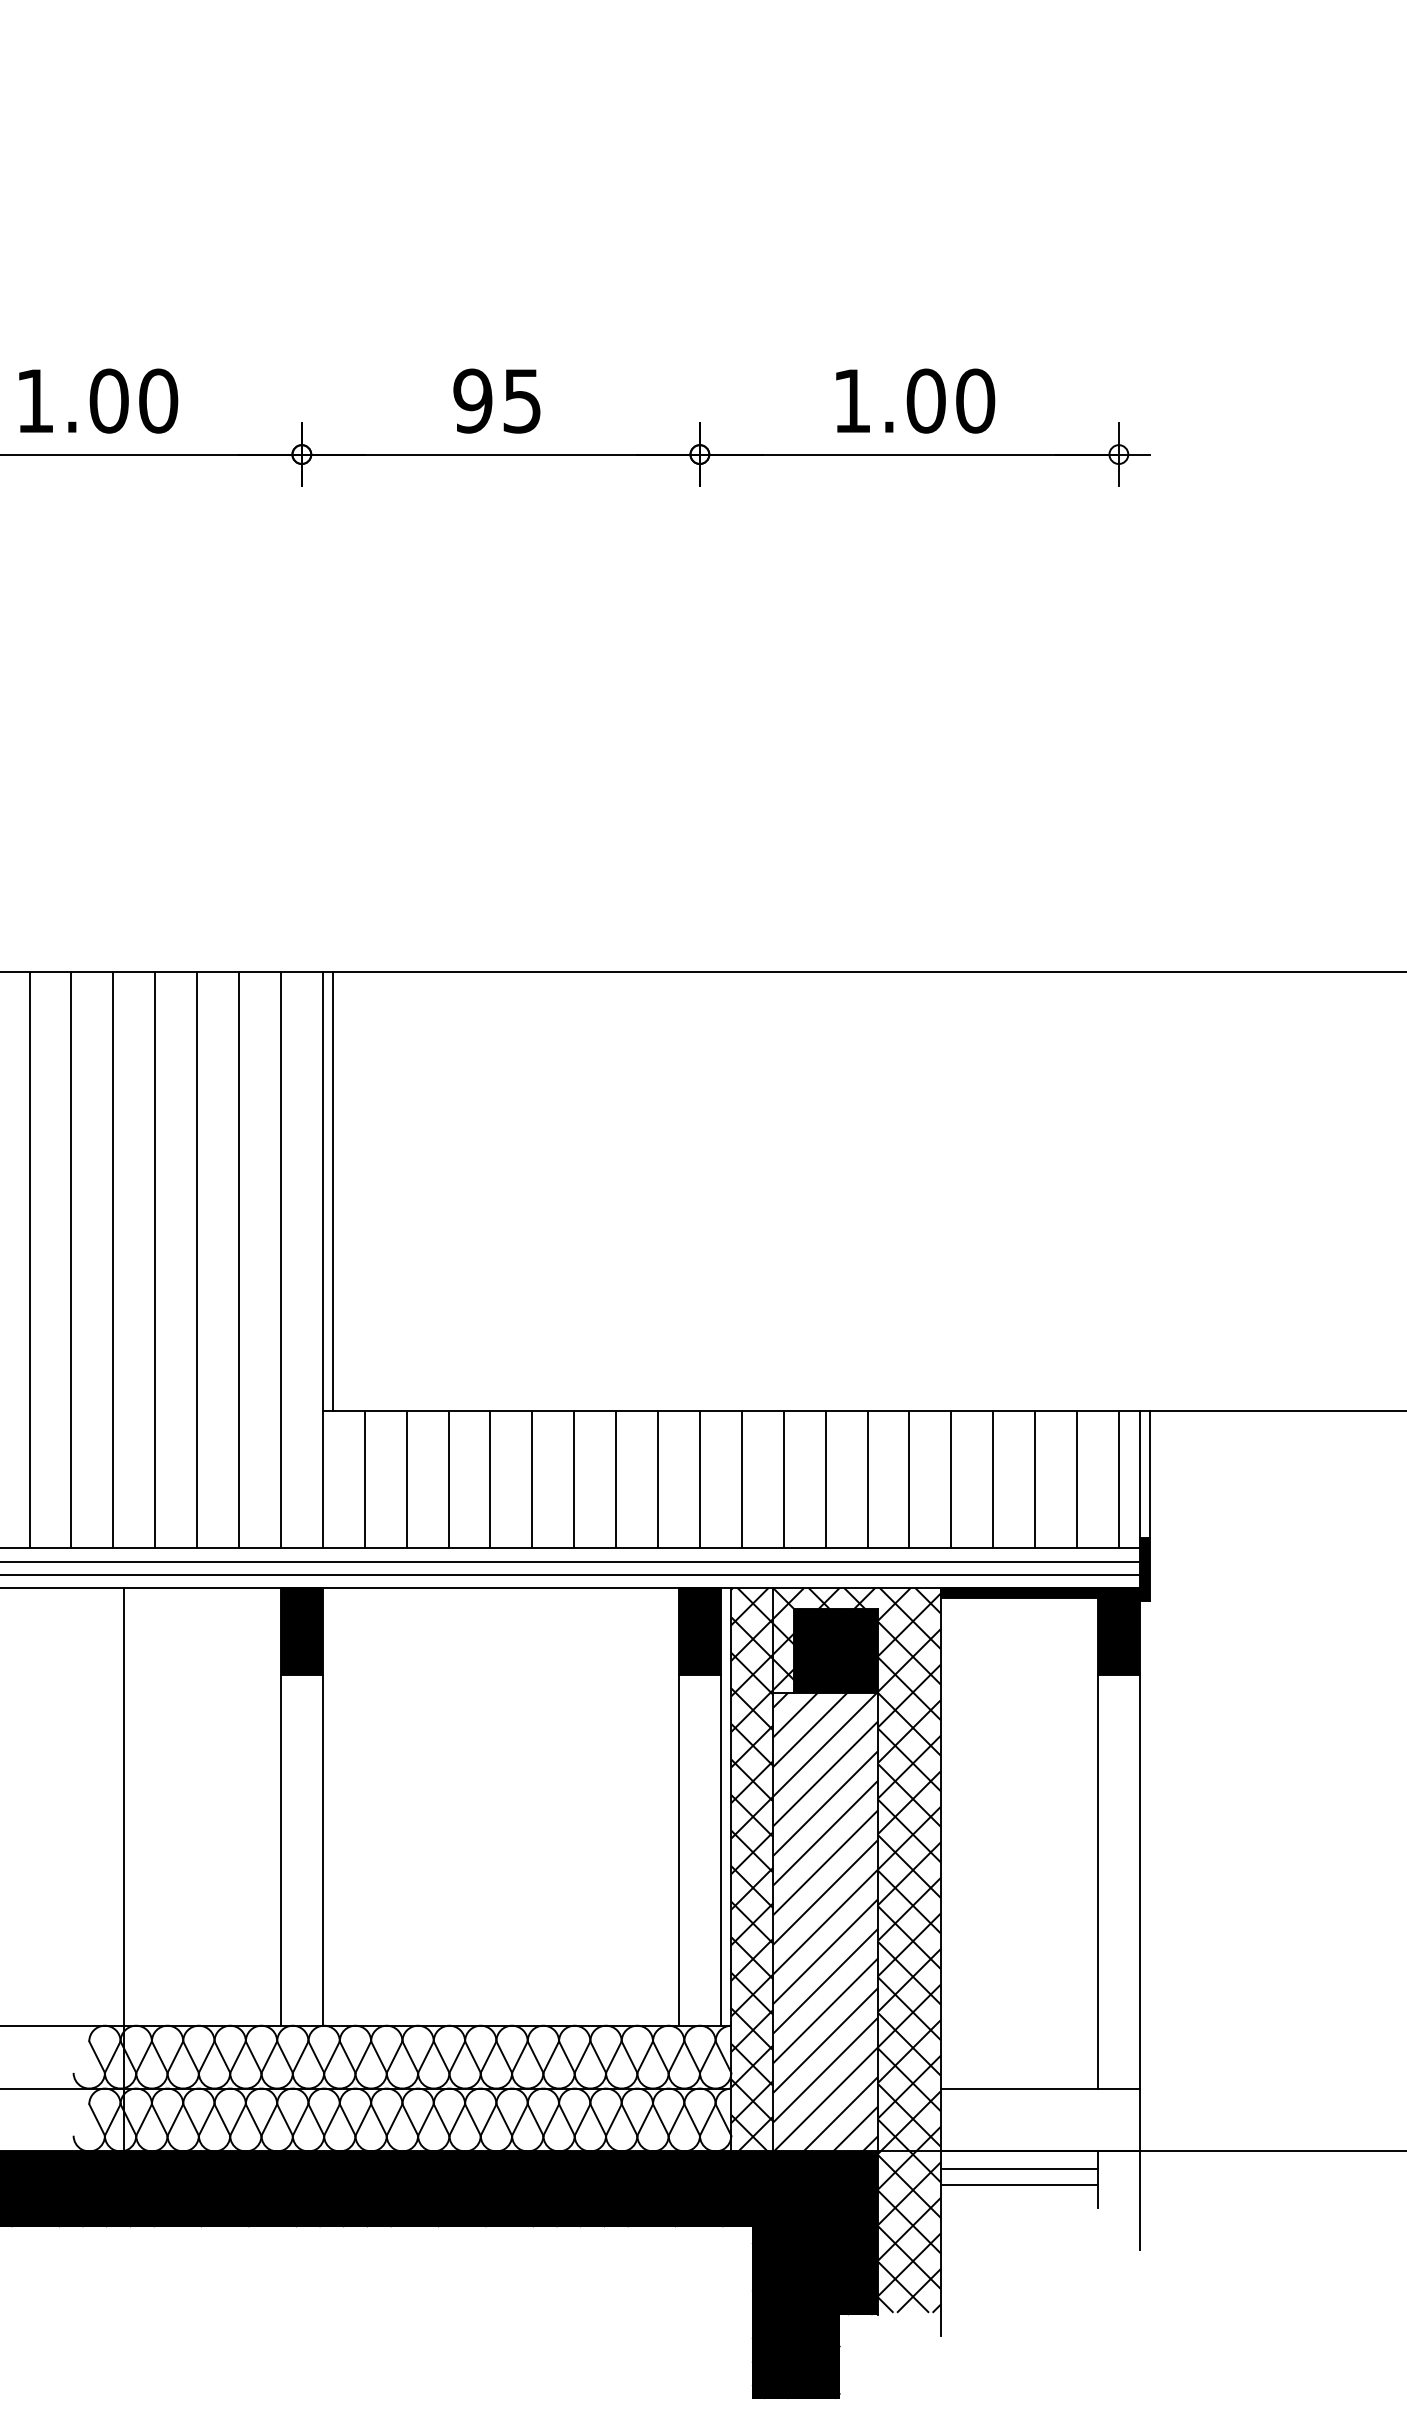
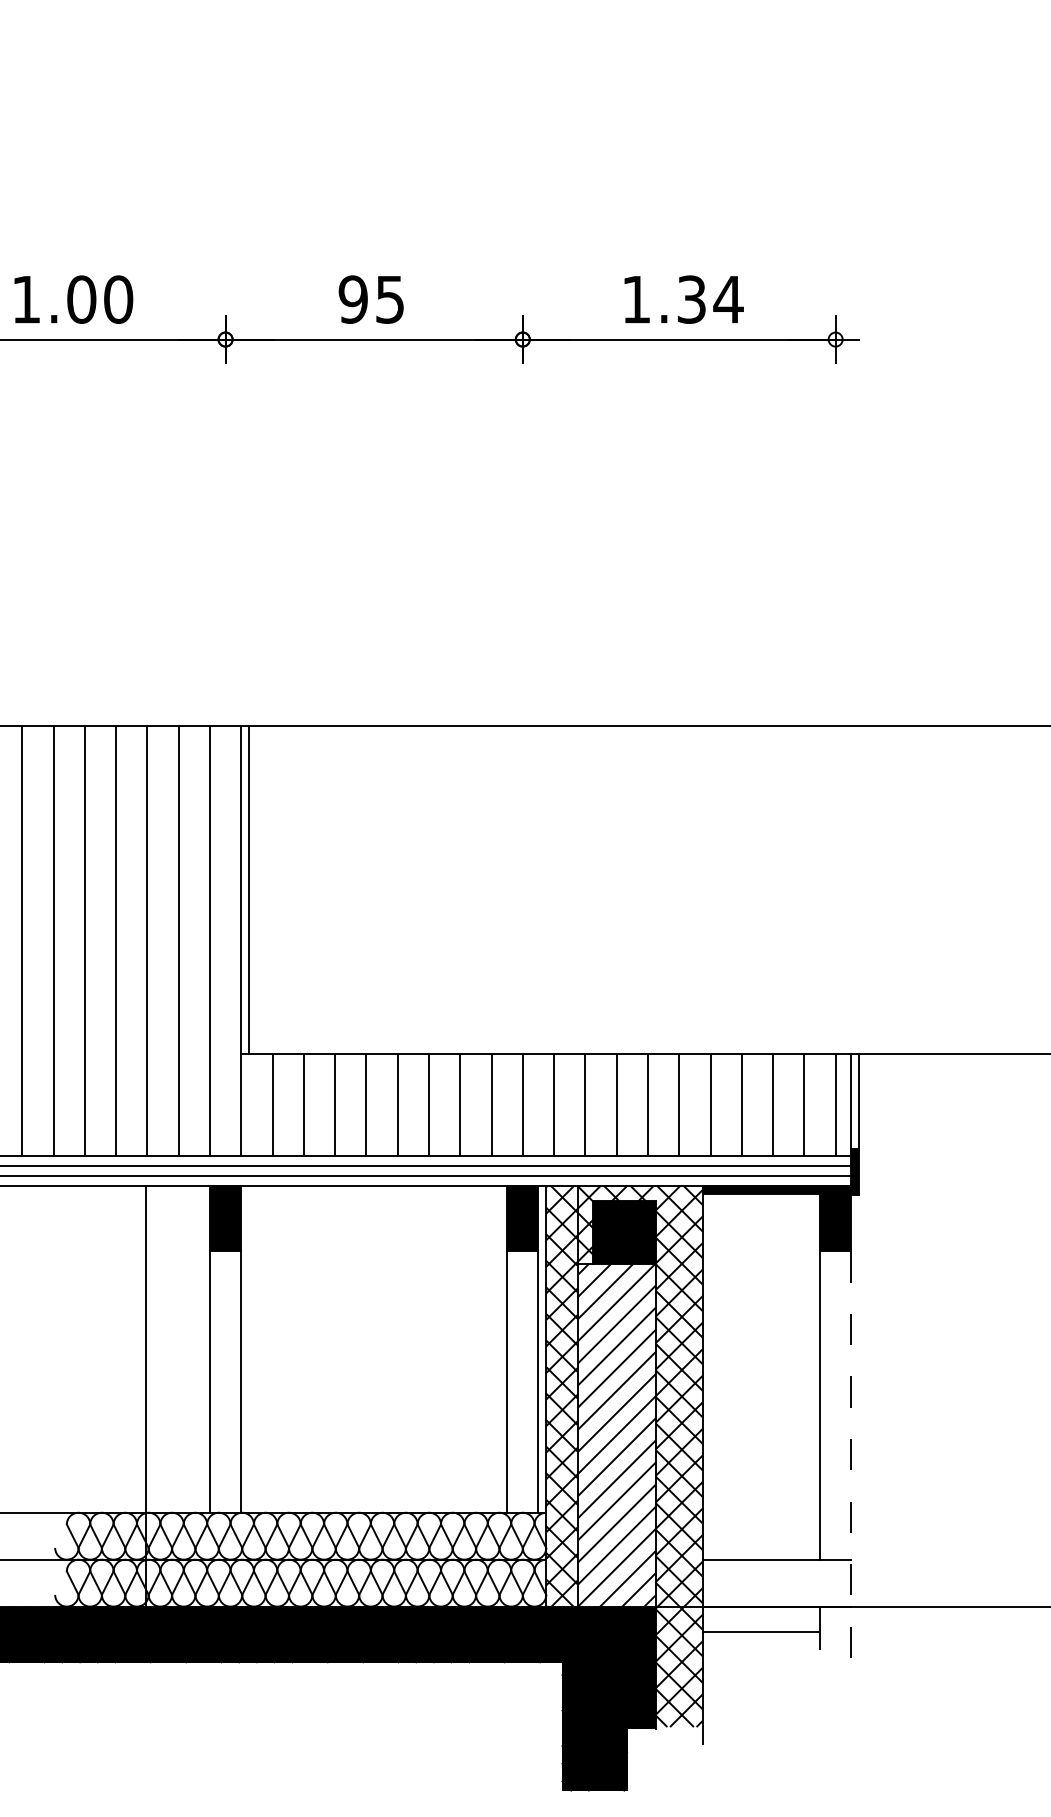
text: (950, 400) -> (709, 299), 1.00 -> 1.34
line: (123, 1869) -> (146, 1396), moved
line: (1139, 1963) -> (851, 1466), solid -> dashed
line: (1018, 2169) -> (760, 1620), removed

